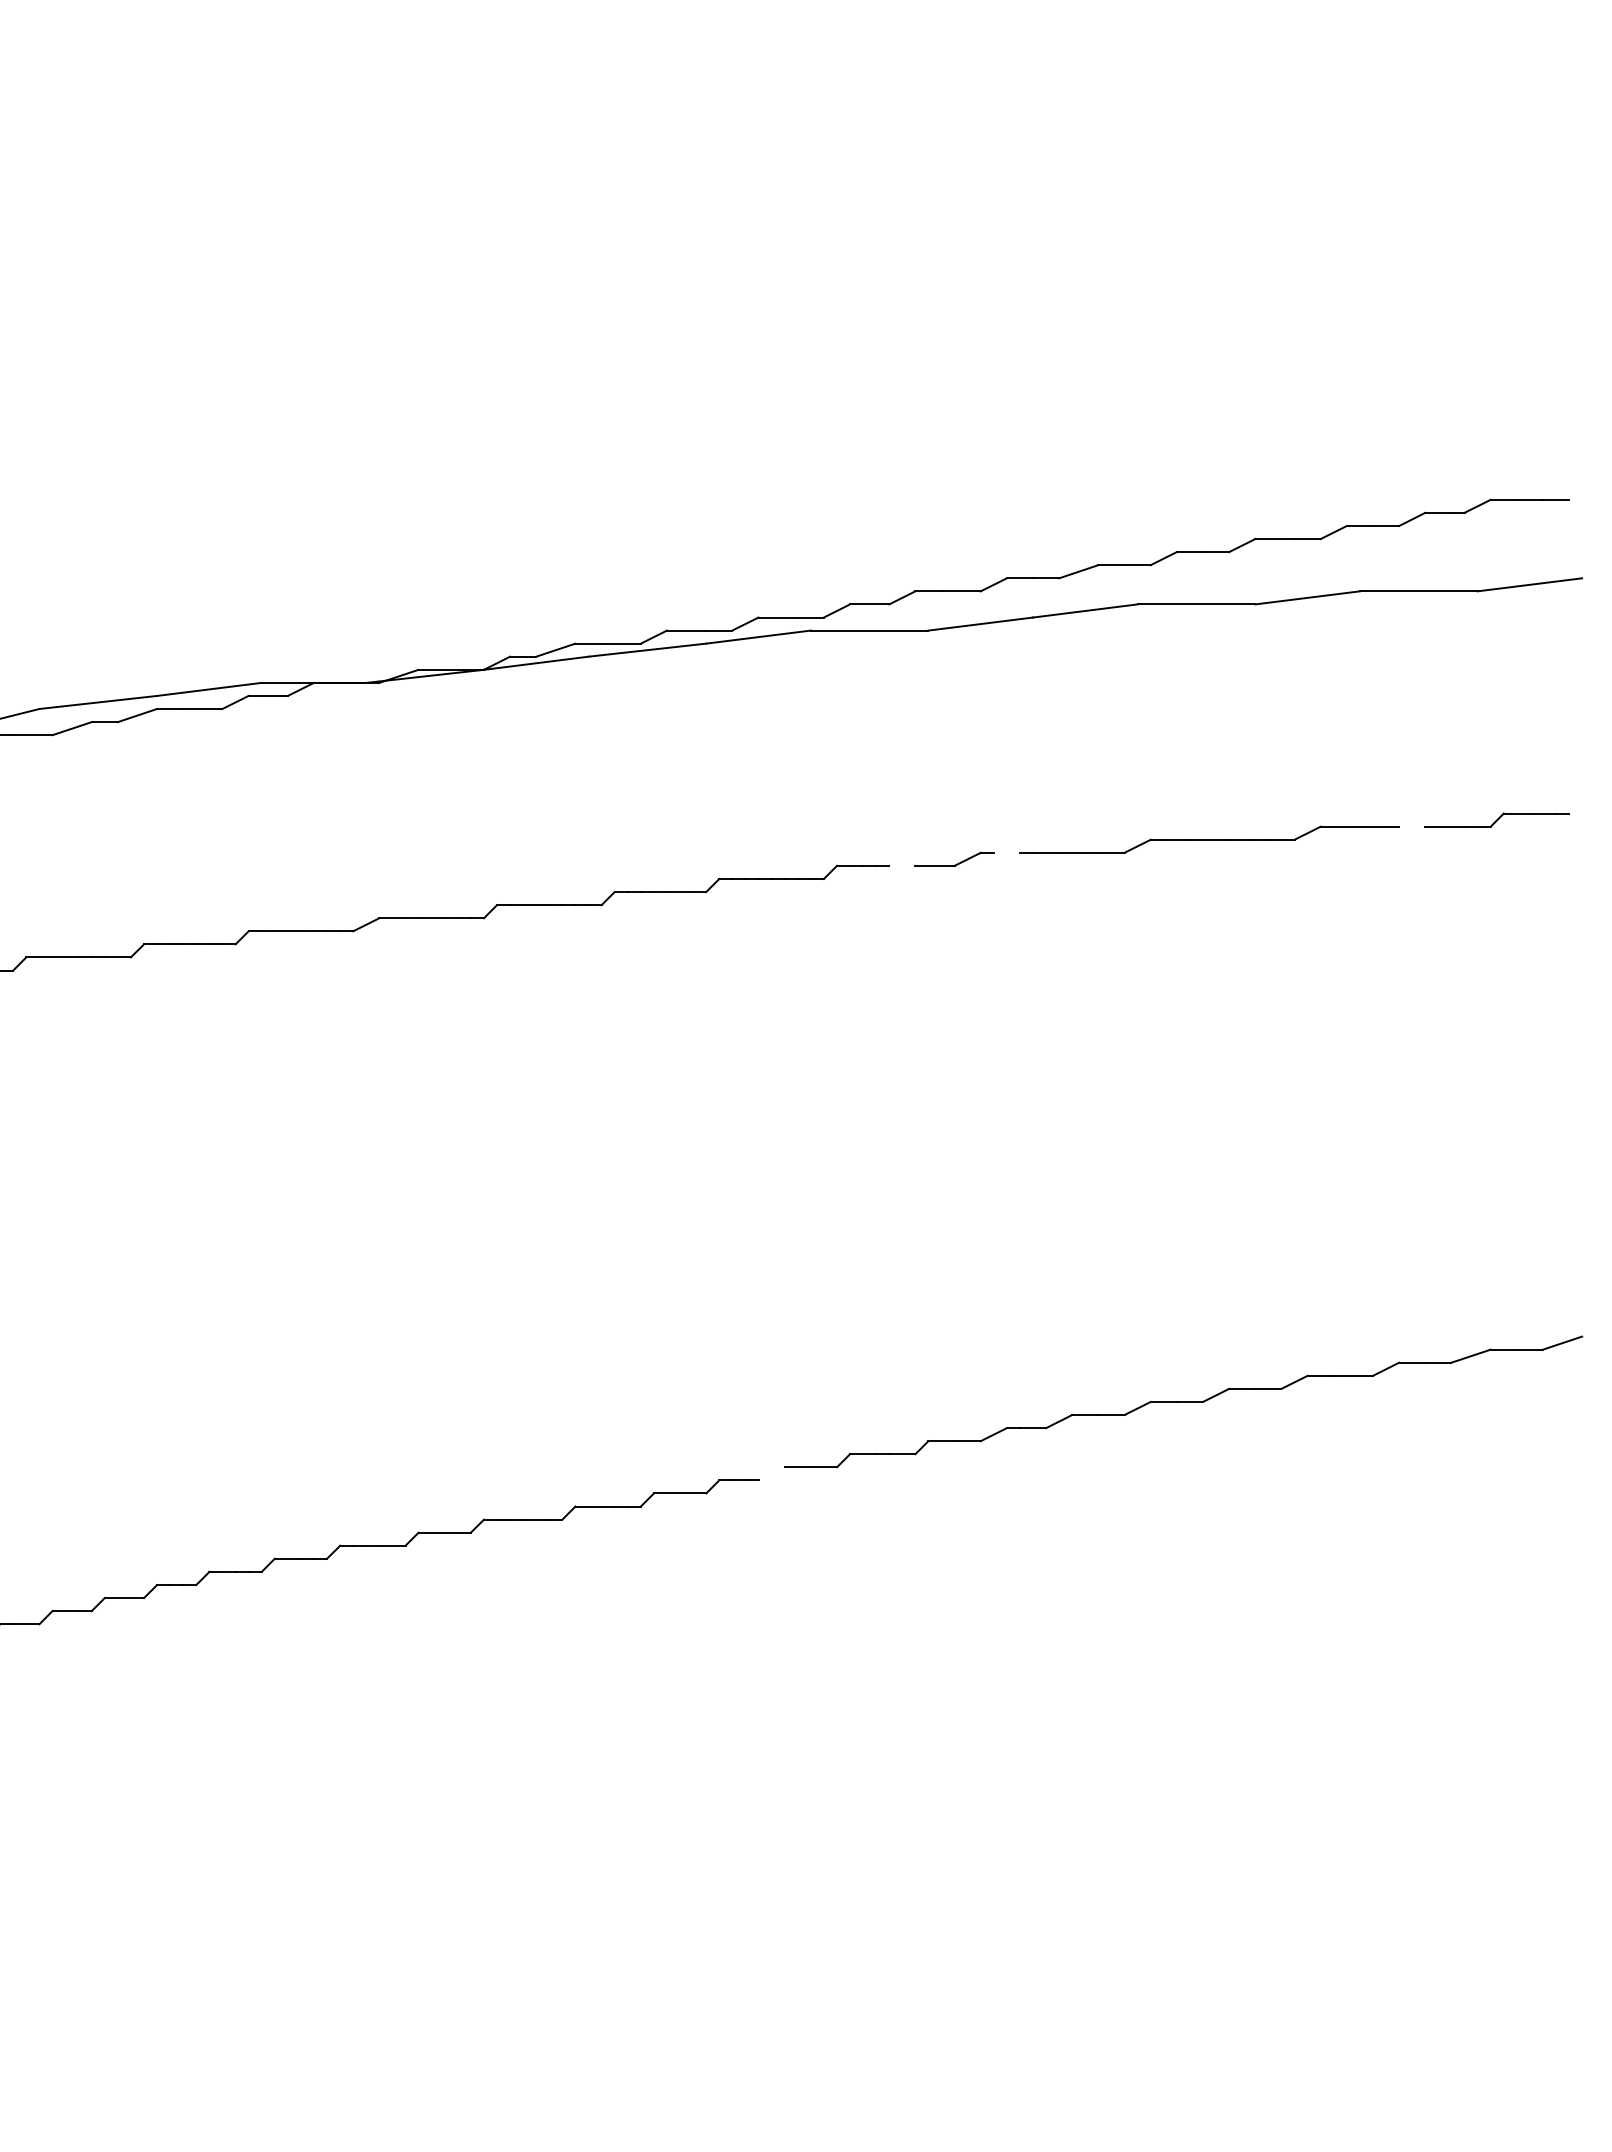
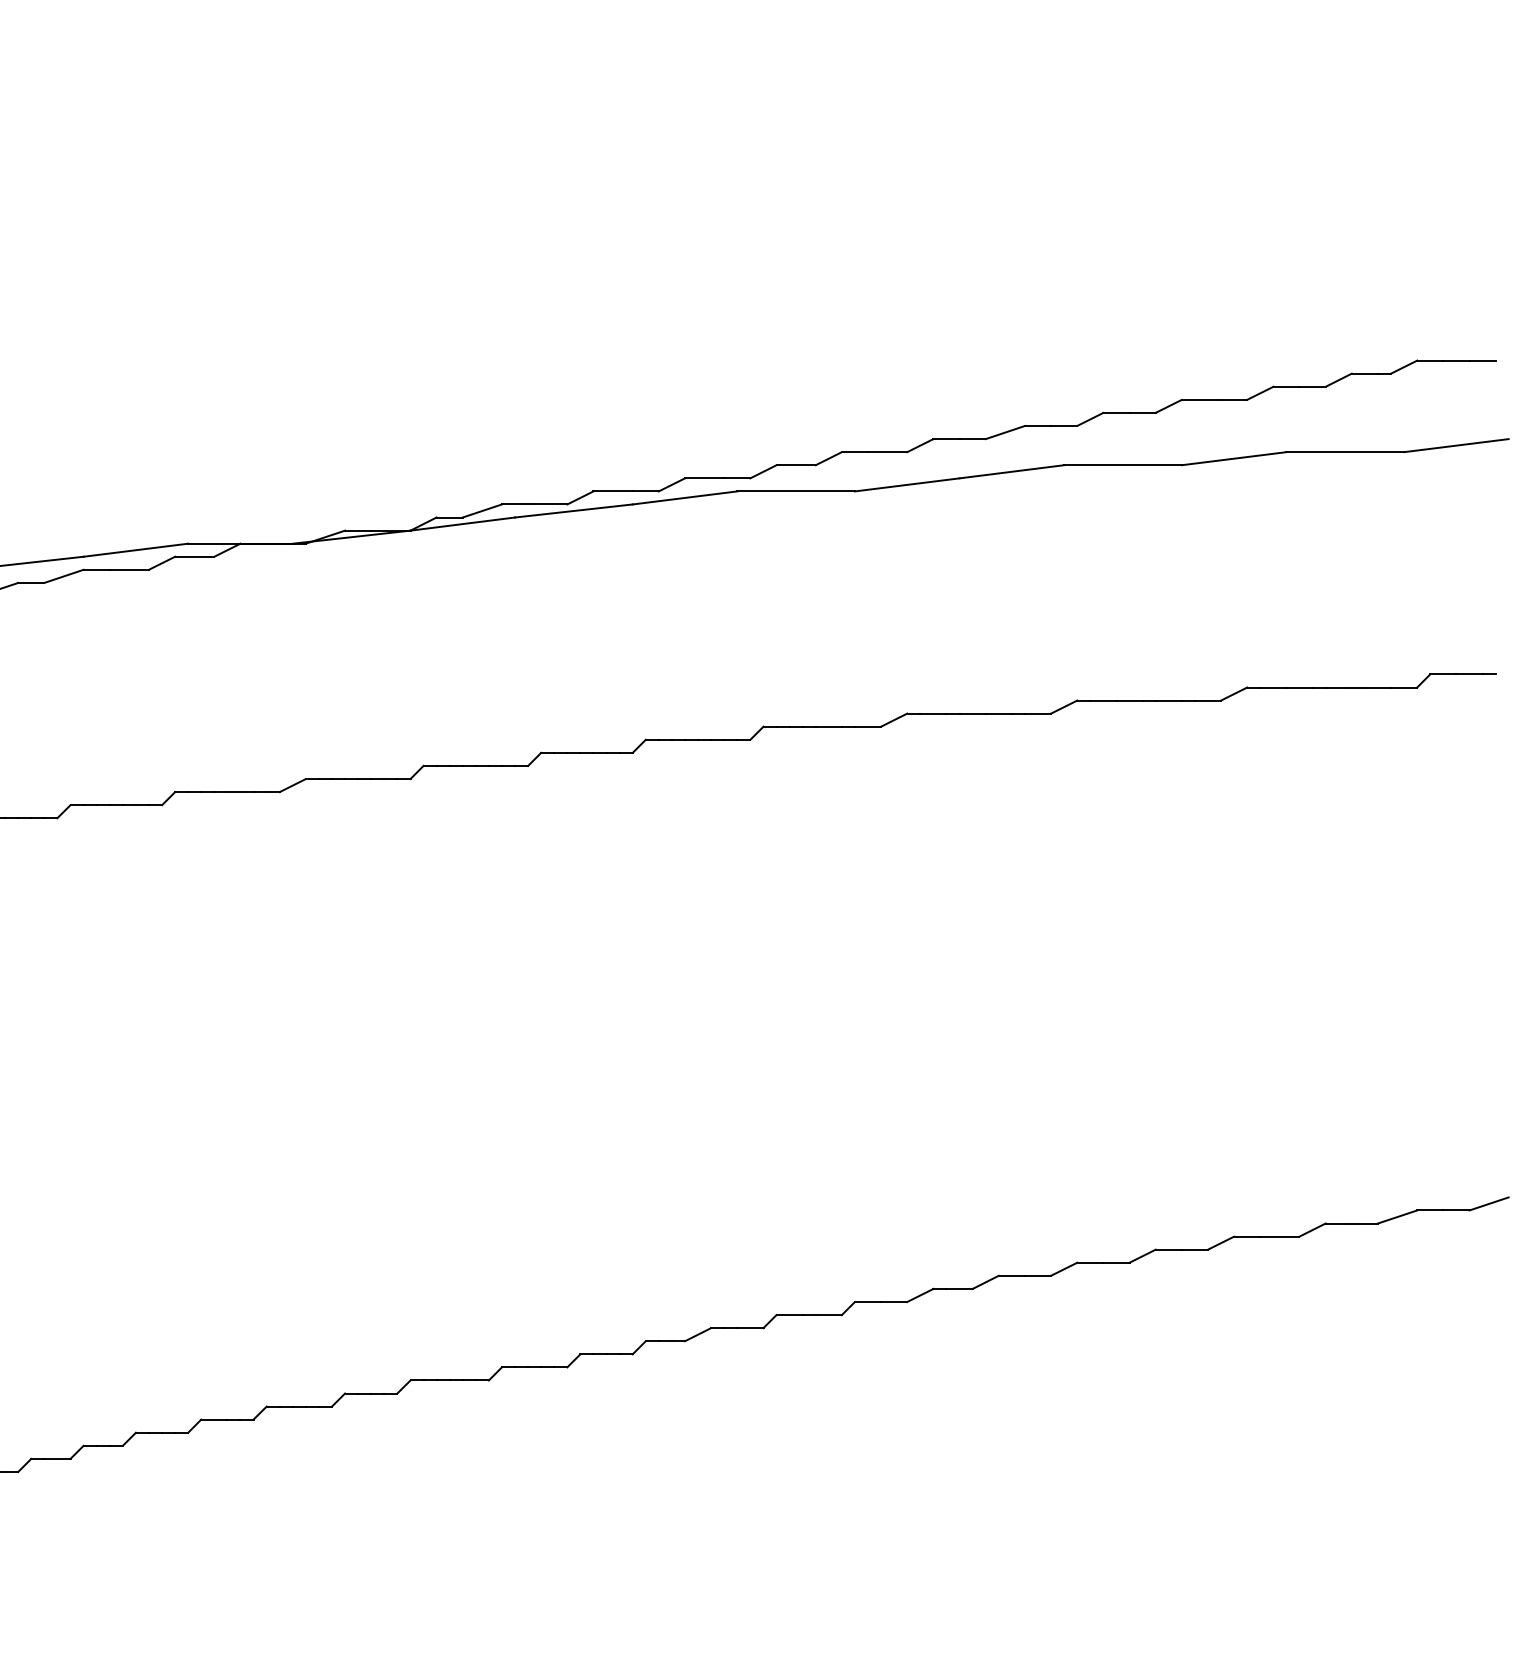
line: (1412, 826) -> (1339, 687), added
line: (1006, 852) -> (933, 713), added
line: (902, 865) -> (829, 726), added
line: (771, 1473) -> (698, 1334), added

